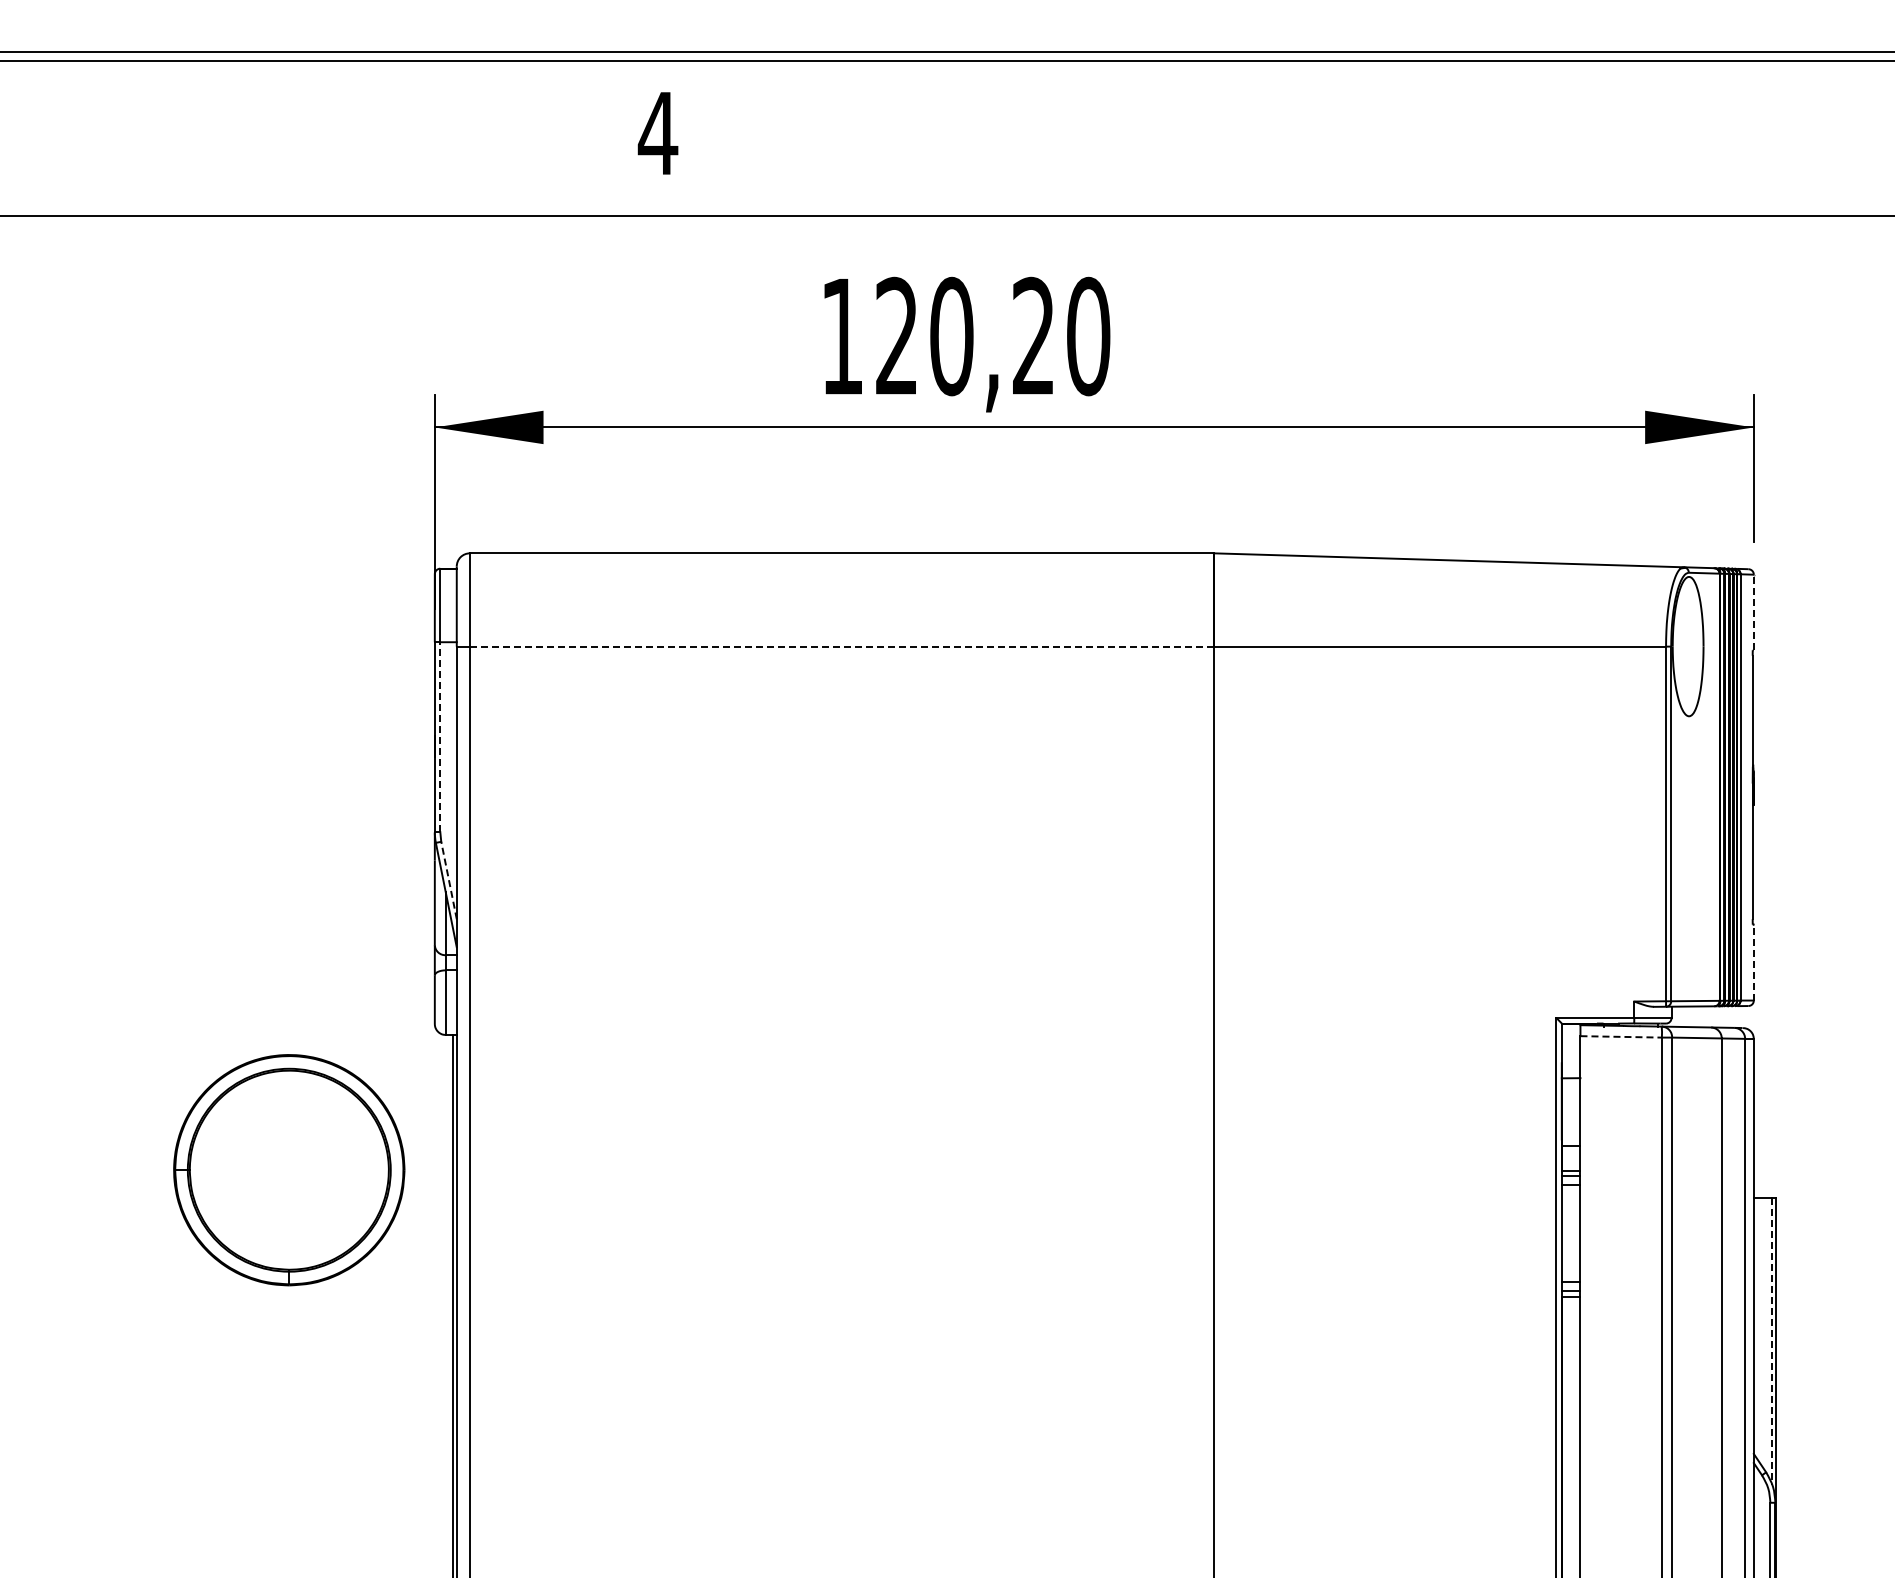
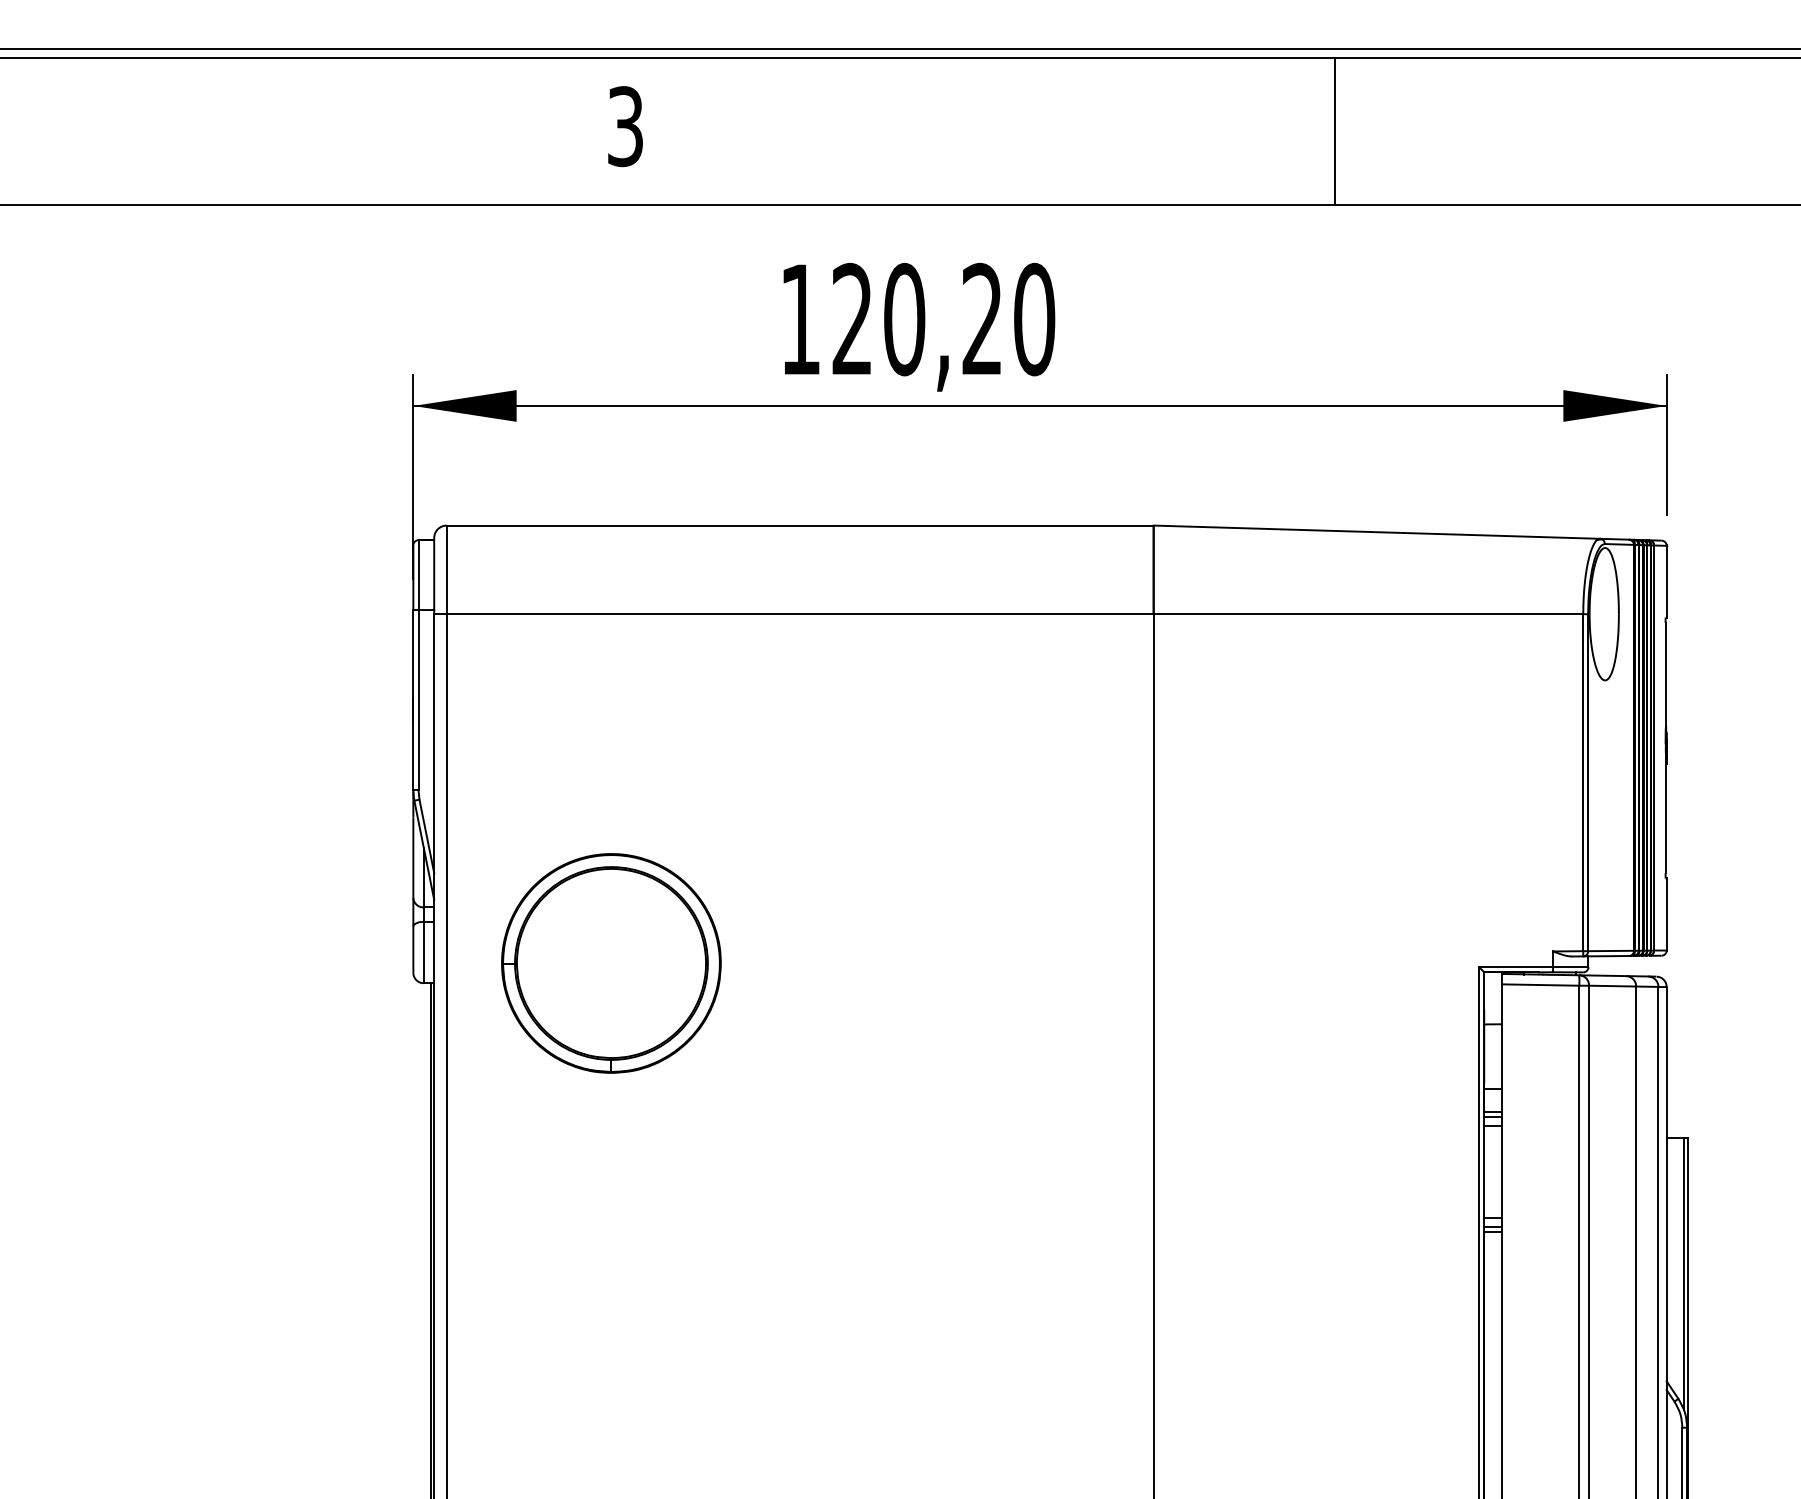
text: (657, 133) -> (624, 126), 4 -> 3
line: (1404, 138) -> (1334, 131), added
line: (1753, 611) -> (1666, 580), dashed -> solid
line: (842, 646) -> (800, 614), dashed -> solid
line: (440, 737) -> (418, 700), dashed -> solid
line: (449, 880) -> (427, 836), dashed -> solid
line: (1753, 962) -> (1666, 914), dashed -> solid
line: (1621, 1036) -> (1540, 984), dashed -> solid
part: (289, 1170) -> (611, 963), moved
line: (1771, 1341) -> (1683, 1274), dashed -> solid

